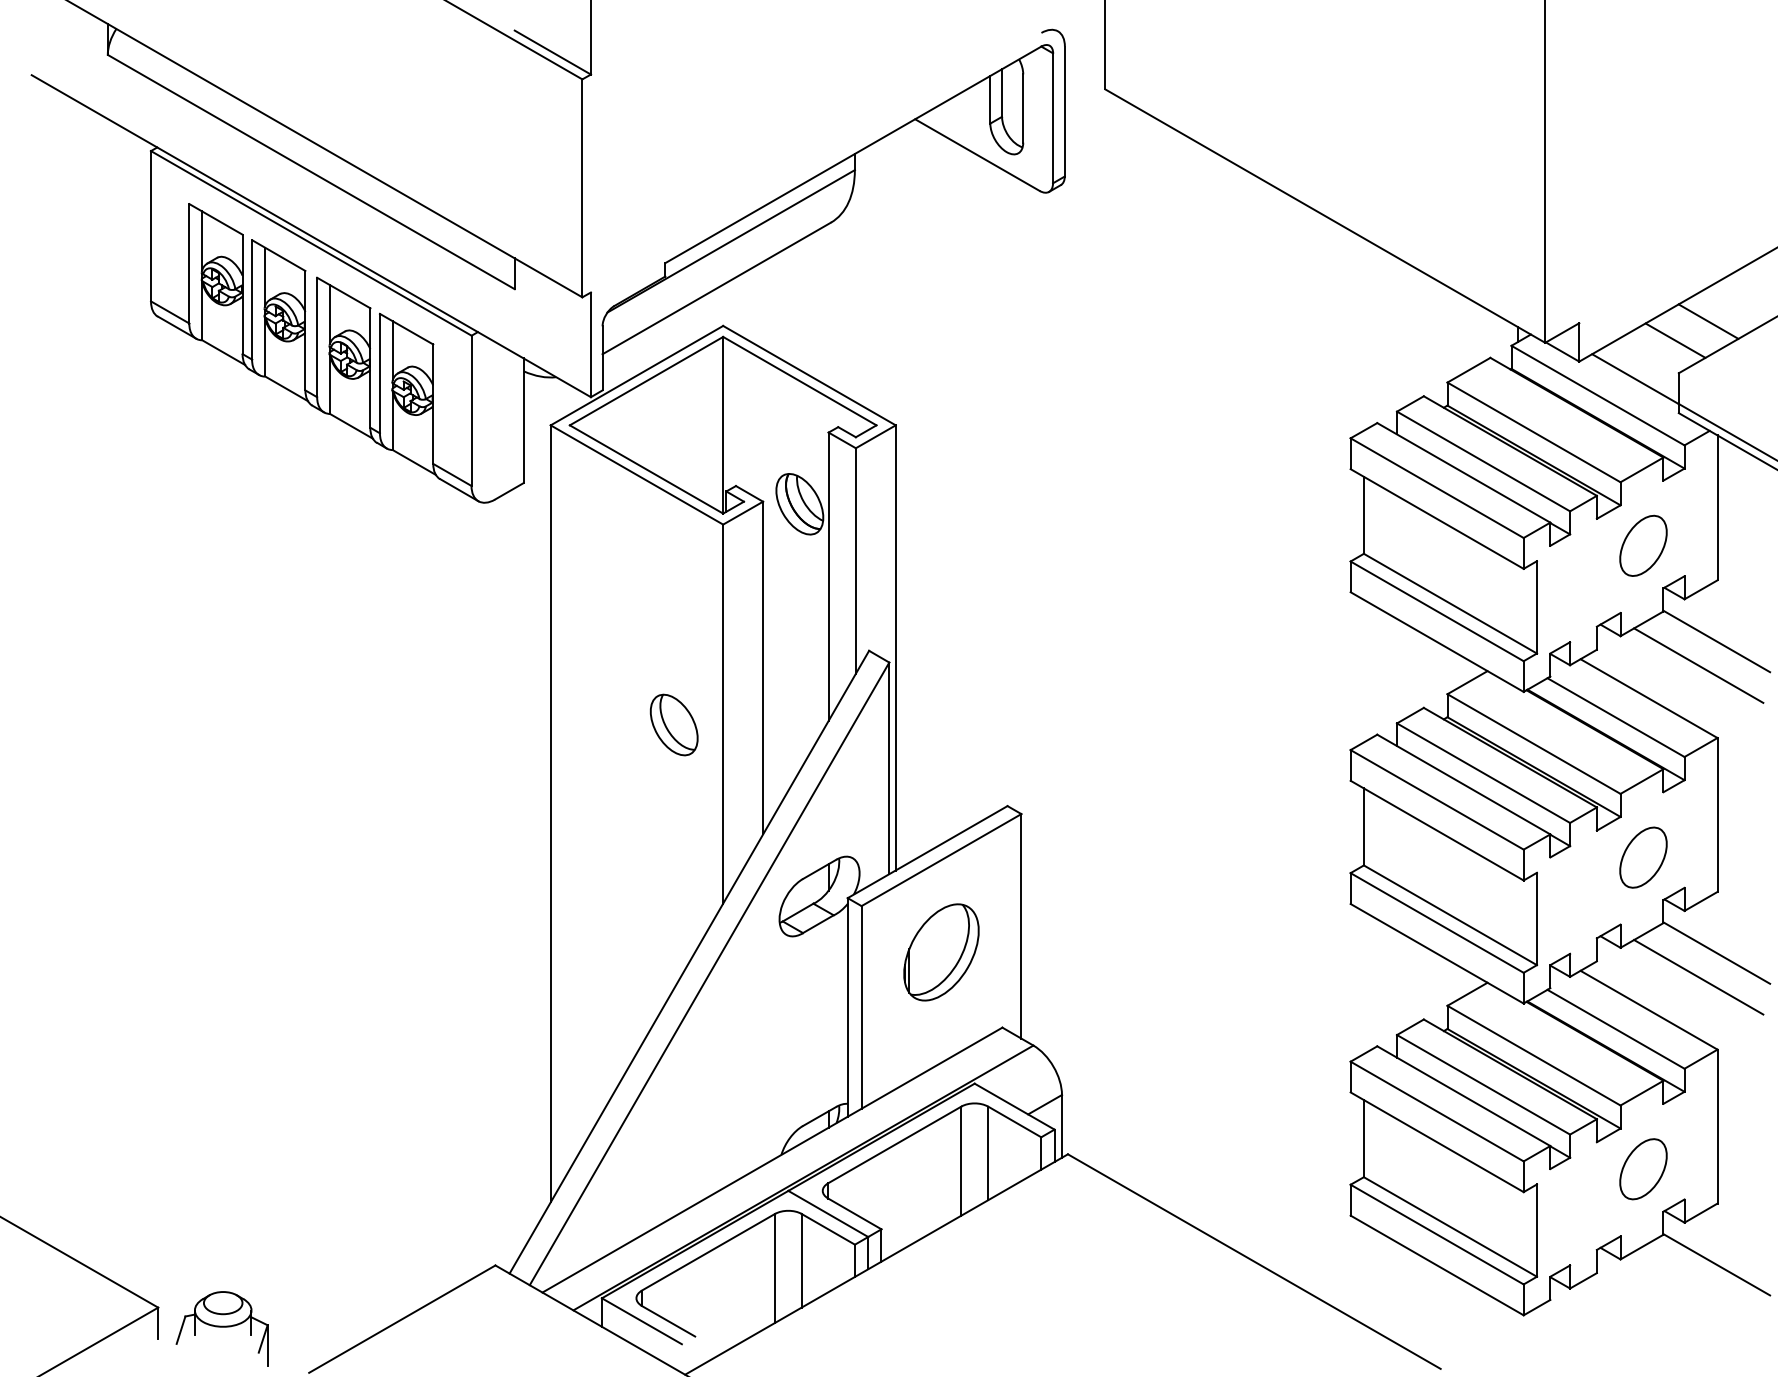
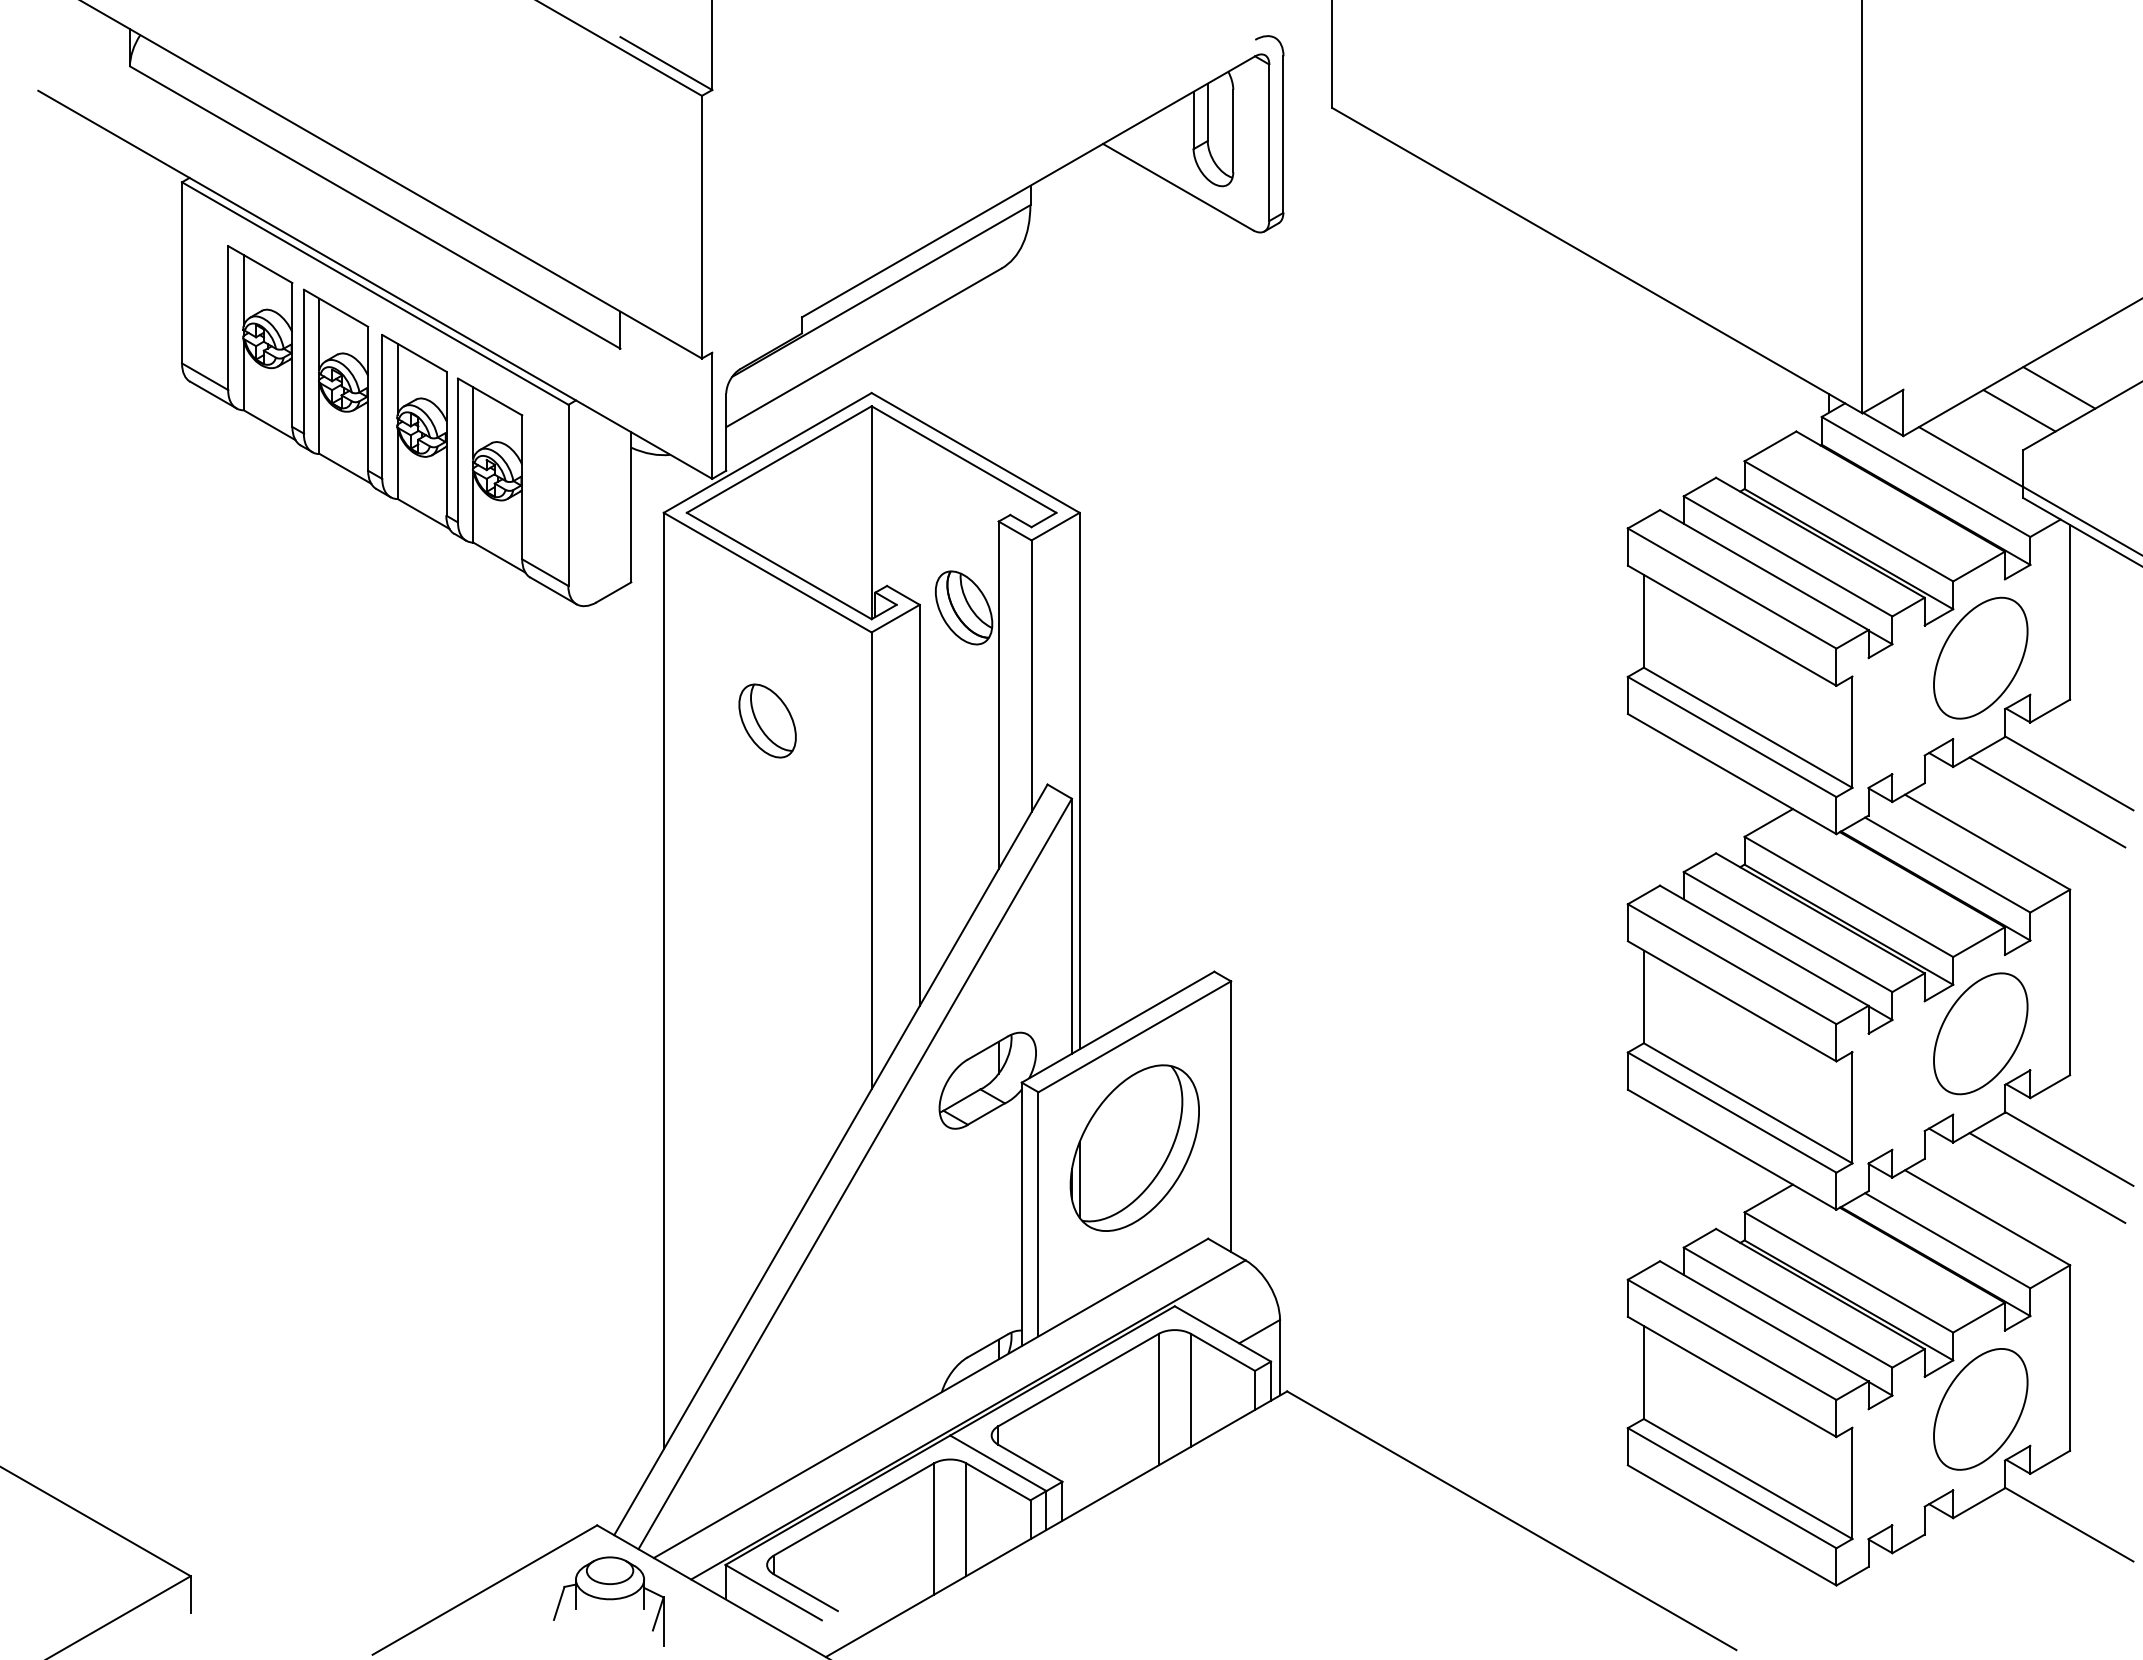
part: (1643, 545) -> (1980, 657), size x1.67
part: (674, 724) -> (767, 720), moved
part: (1643, 857) -> (1980, 1033), size x1.67
part: (941, 951) -> (1134, 1147), size x1.43
part: (1643, 1169) -> (1980, 1409), size x1.67
part: (221, 1328) -> (608, 1601), moved

